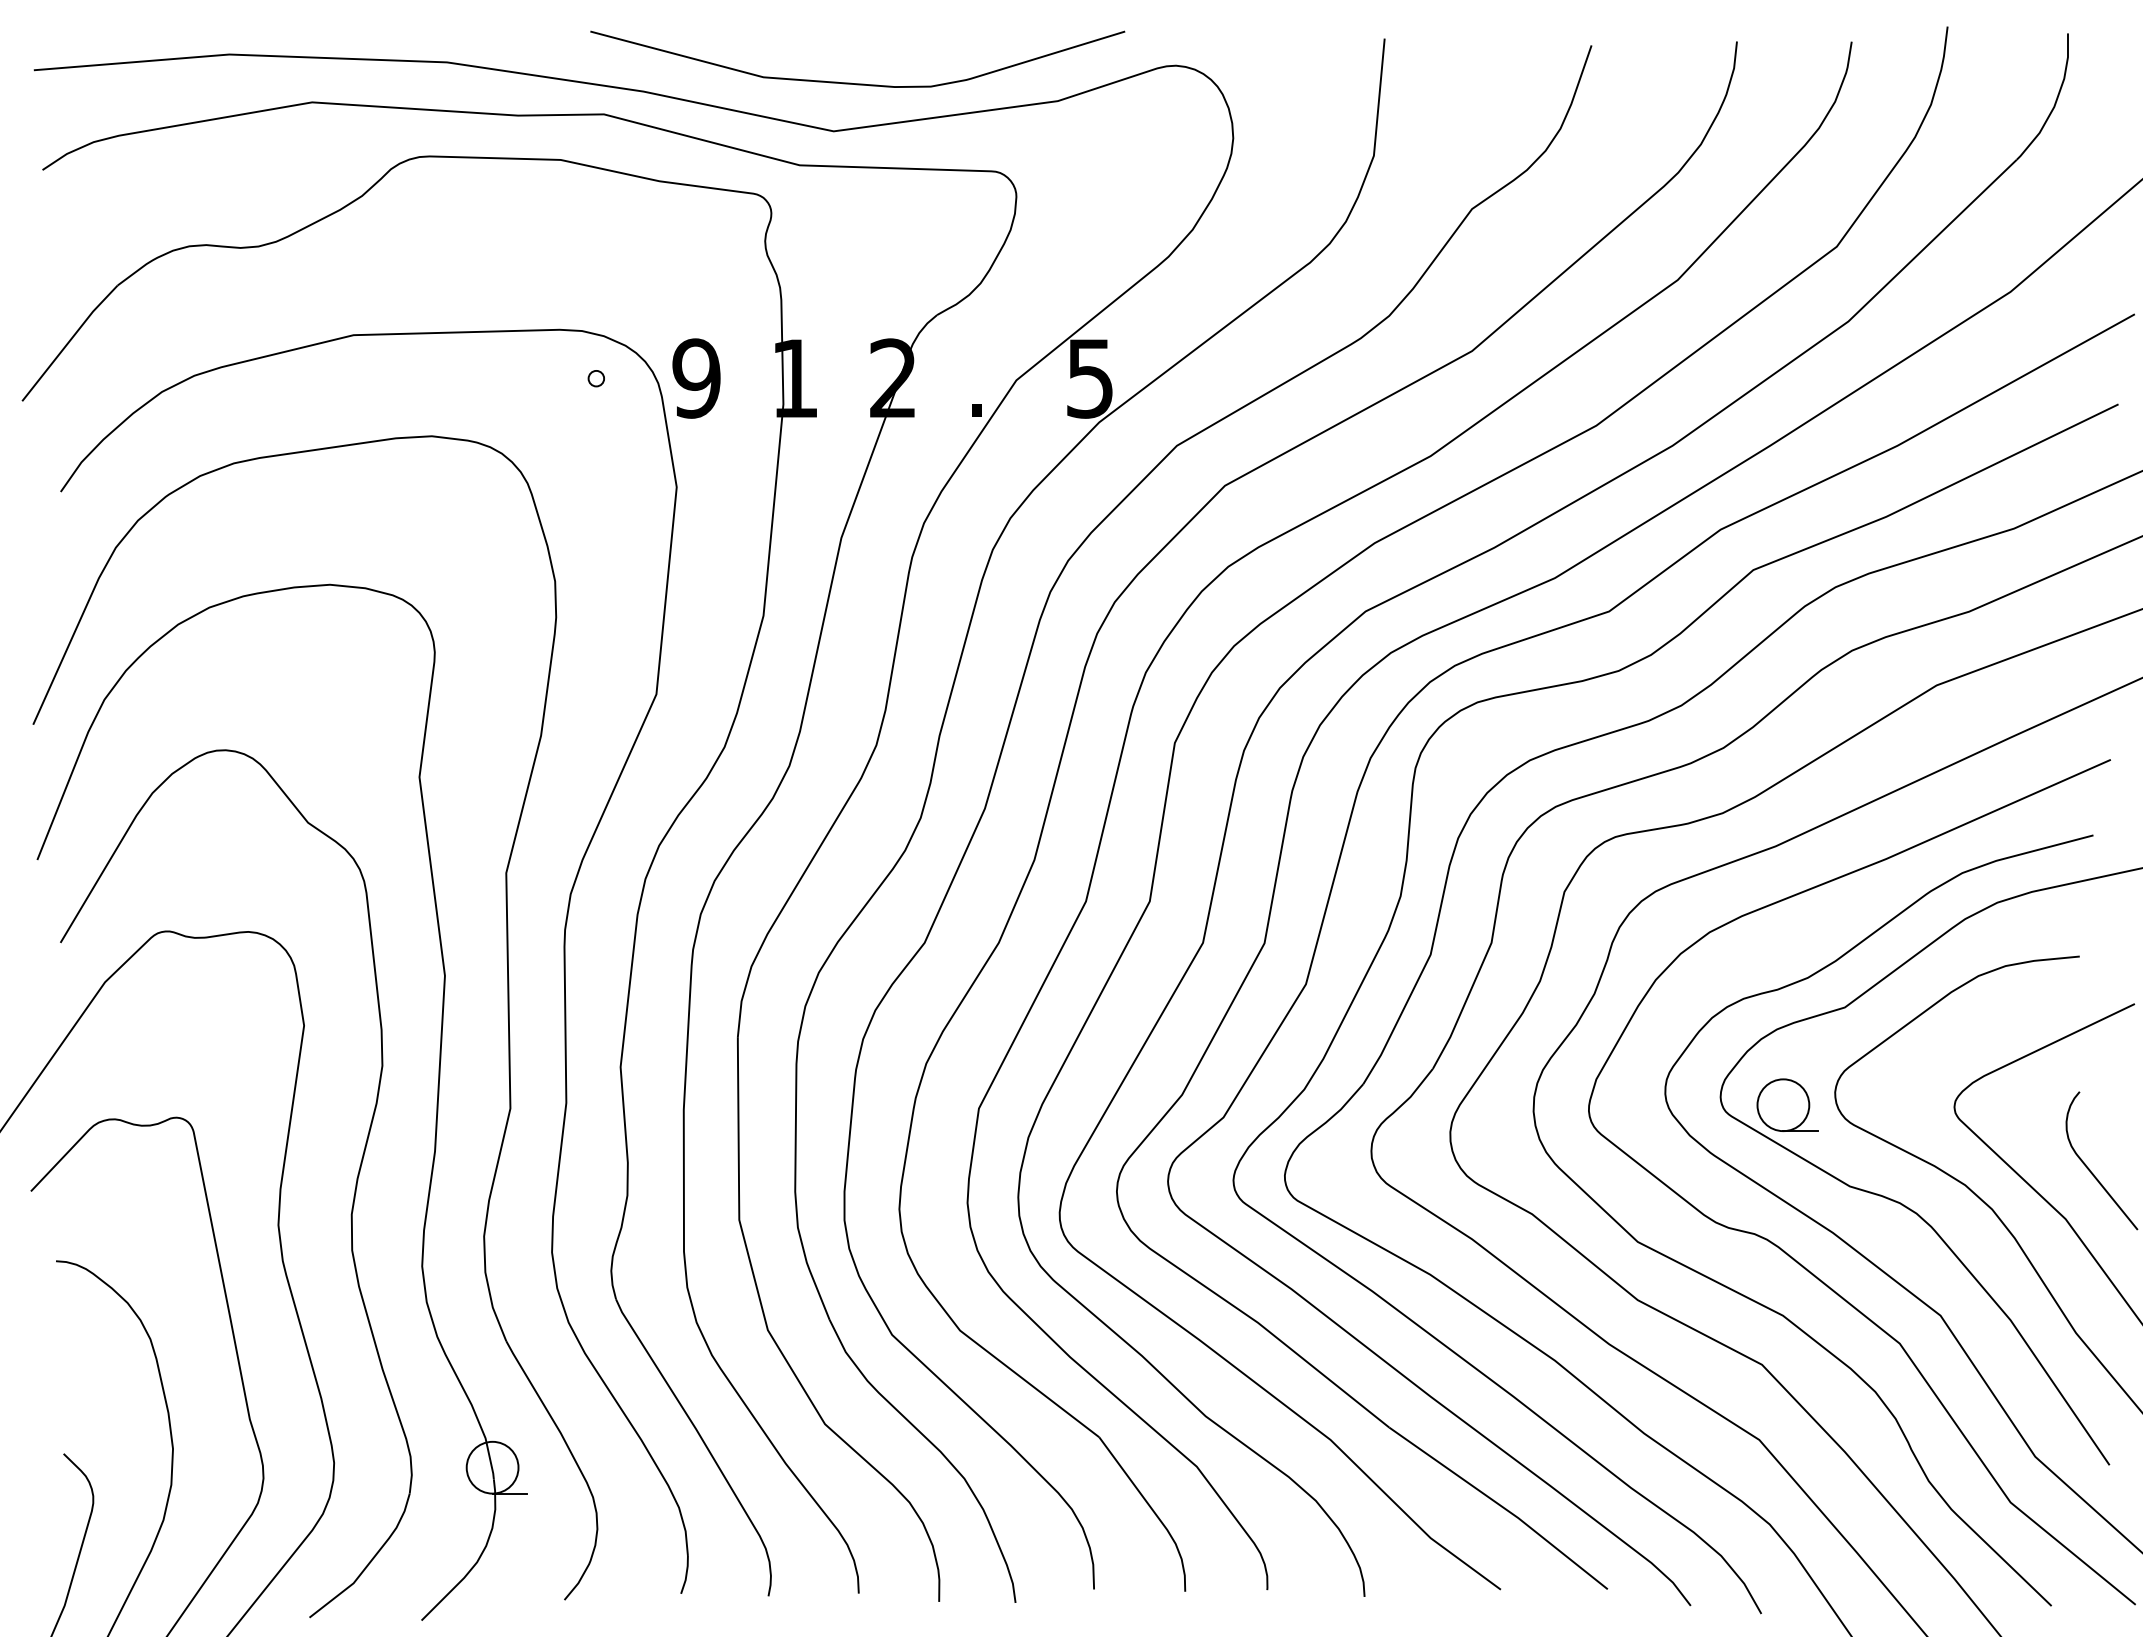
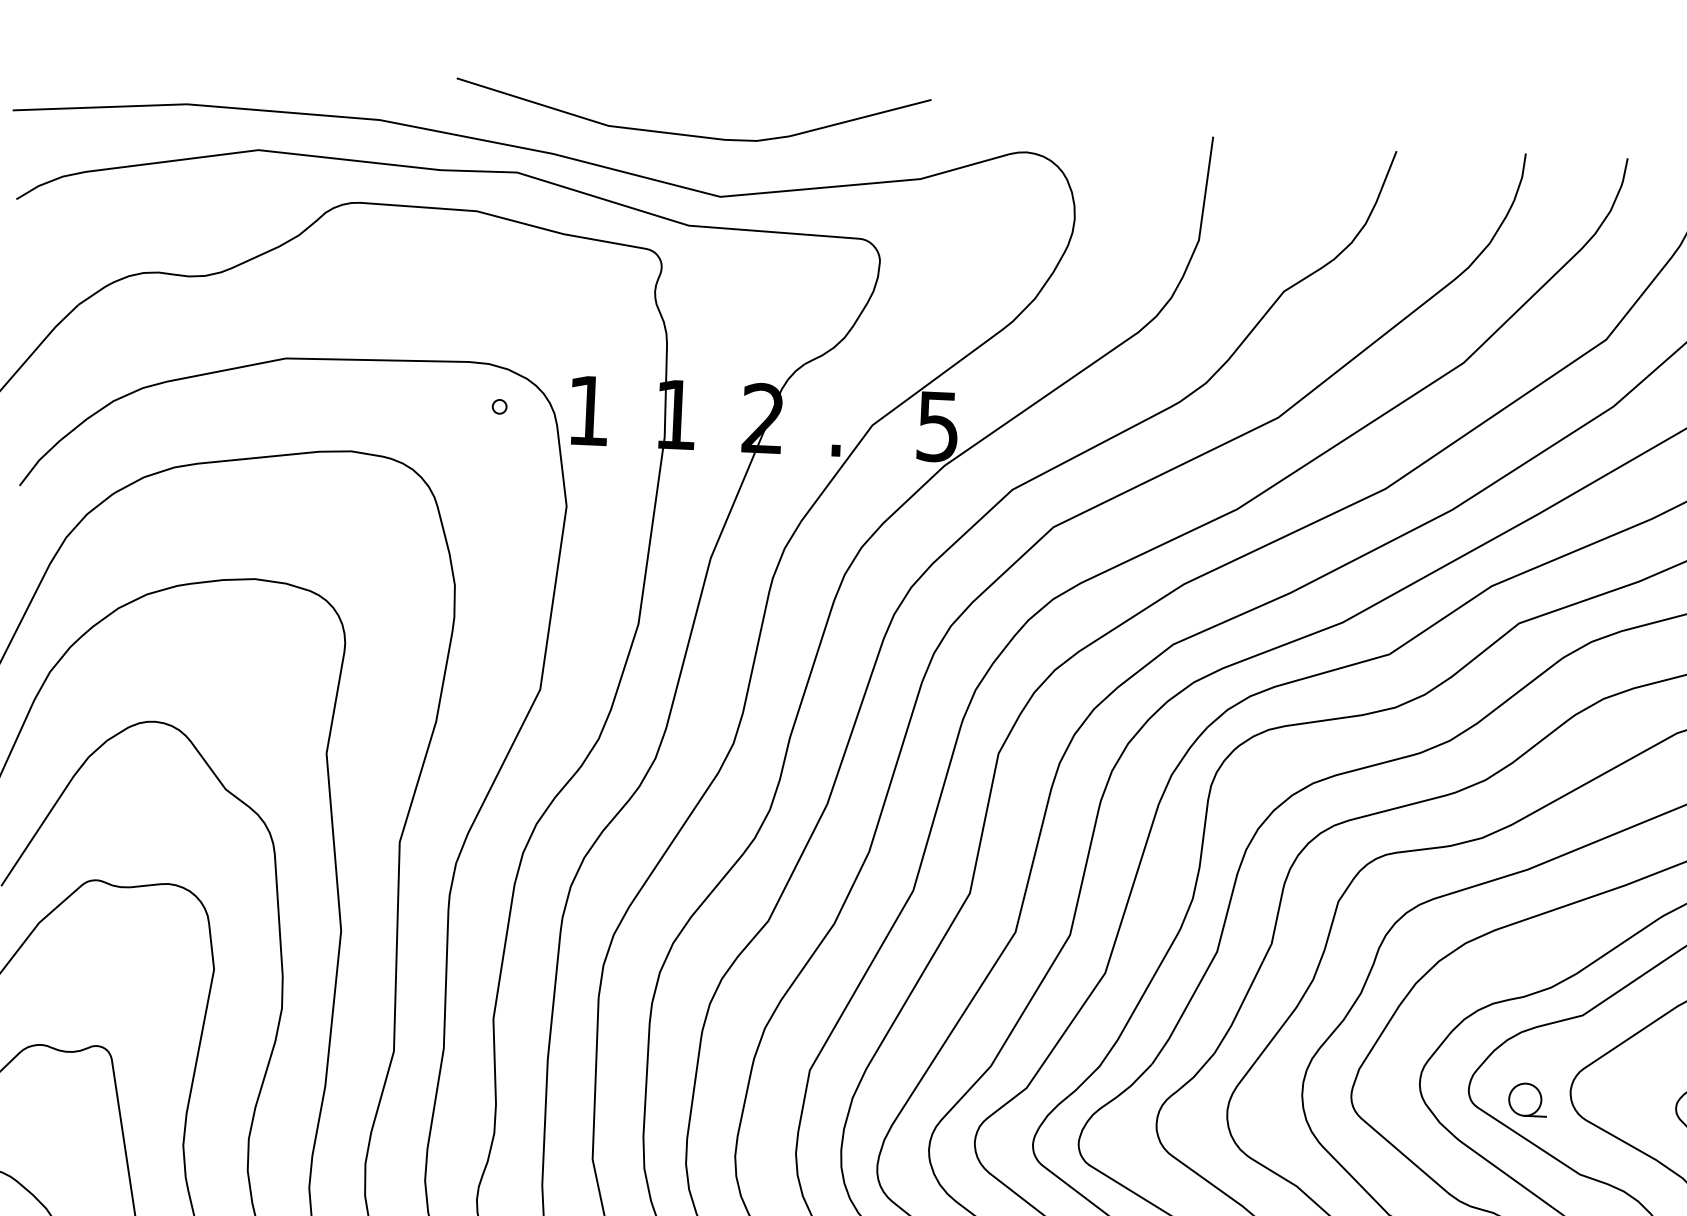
curve: (851, 82) -> (686, 134), moved
text: (696, 378) -> (588, 410), 9 -> 1
part: (1787, 1104) -> (1527, 1099), size x0.7

